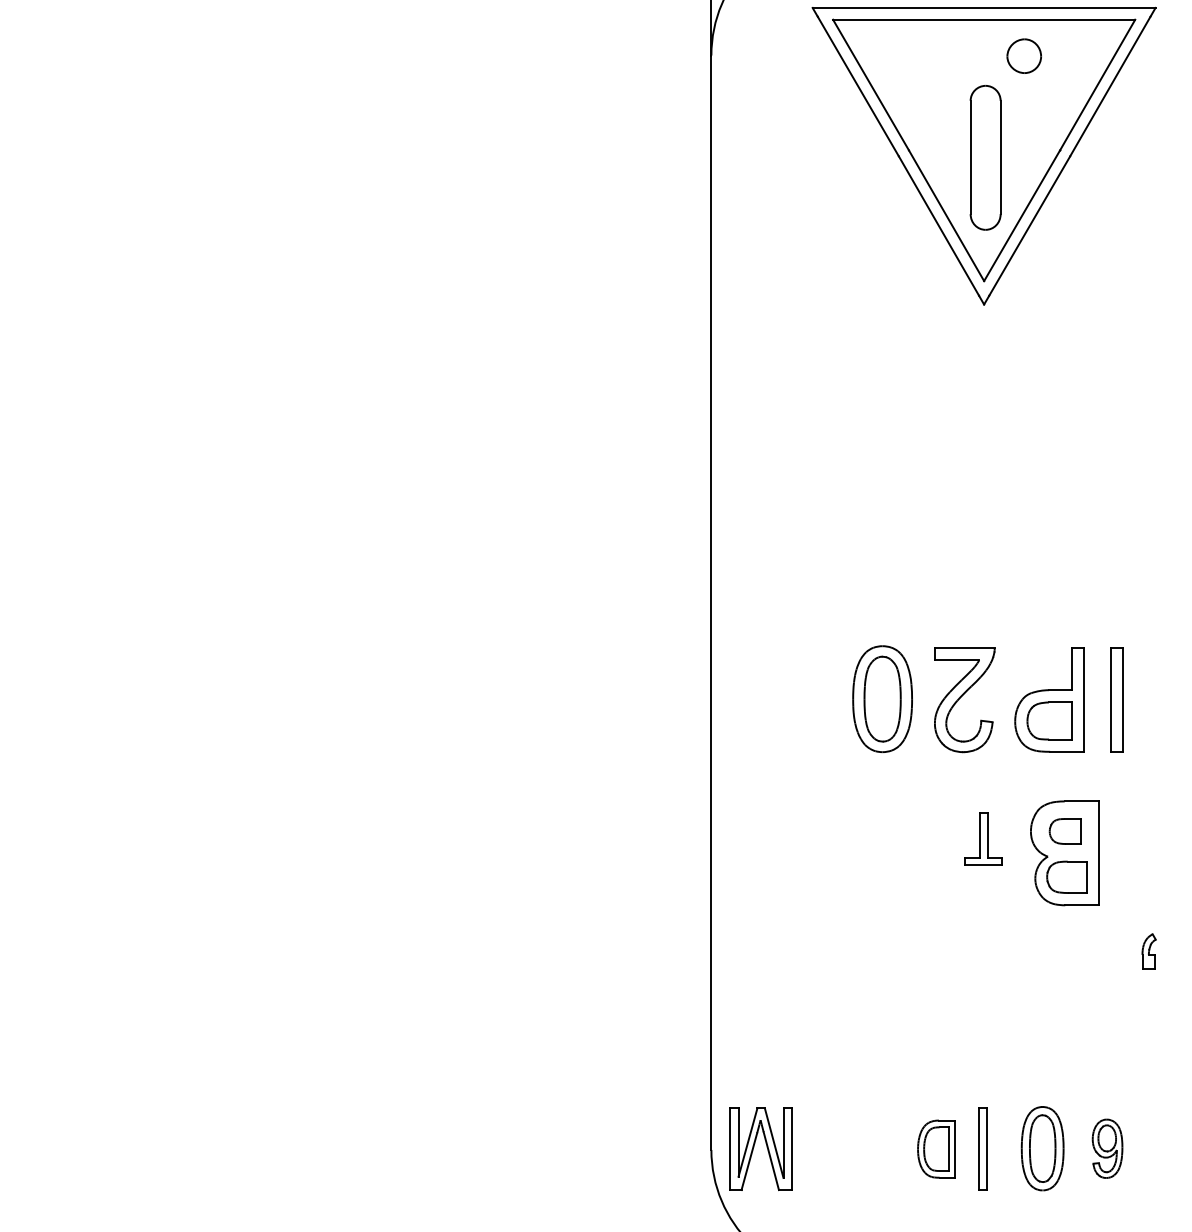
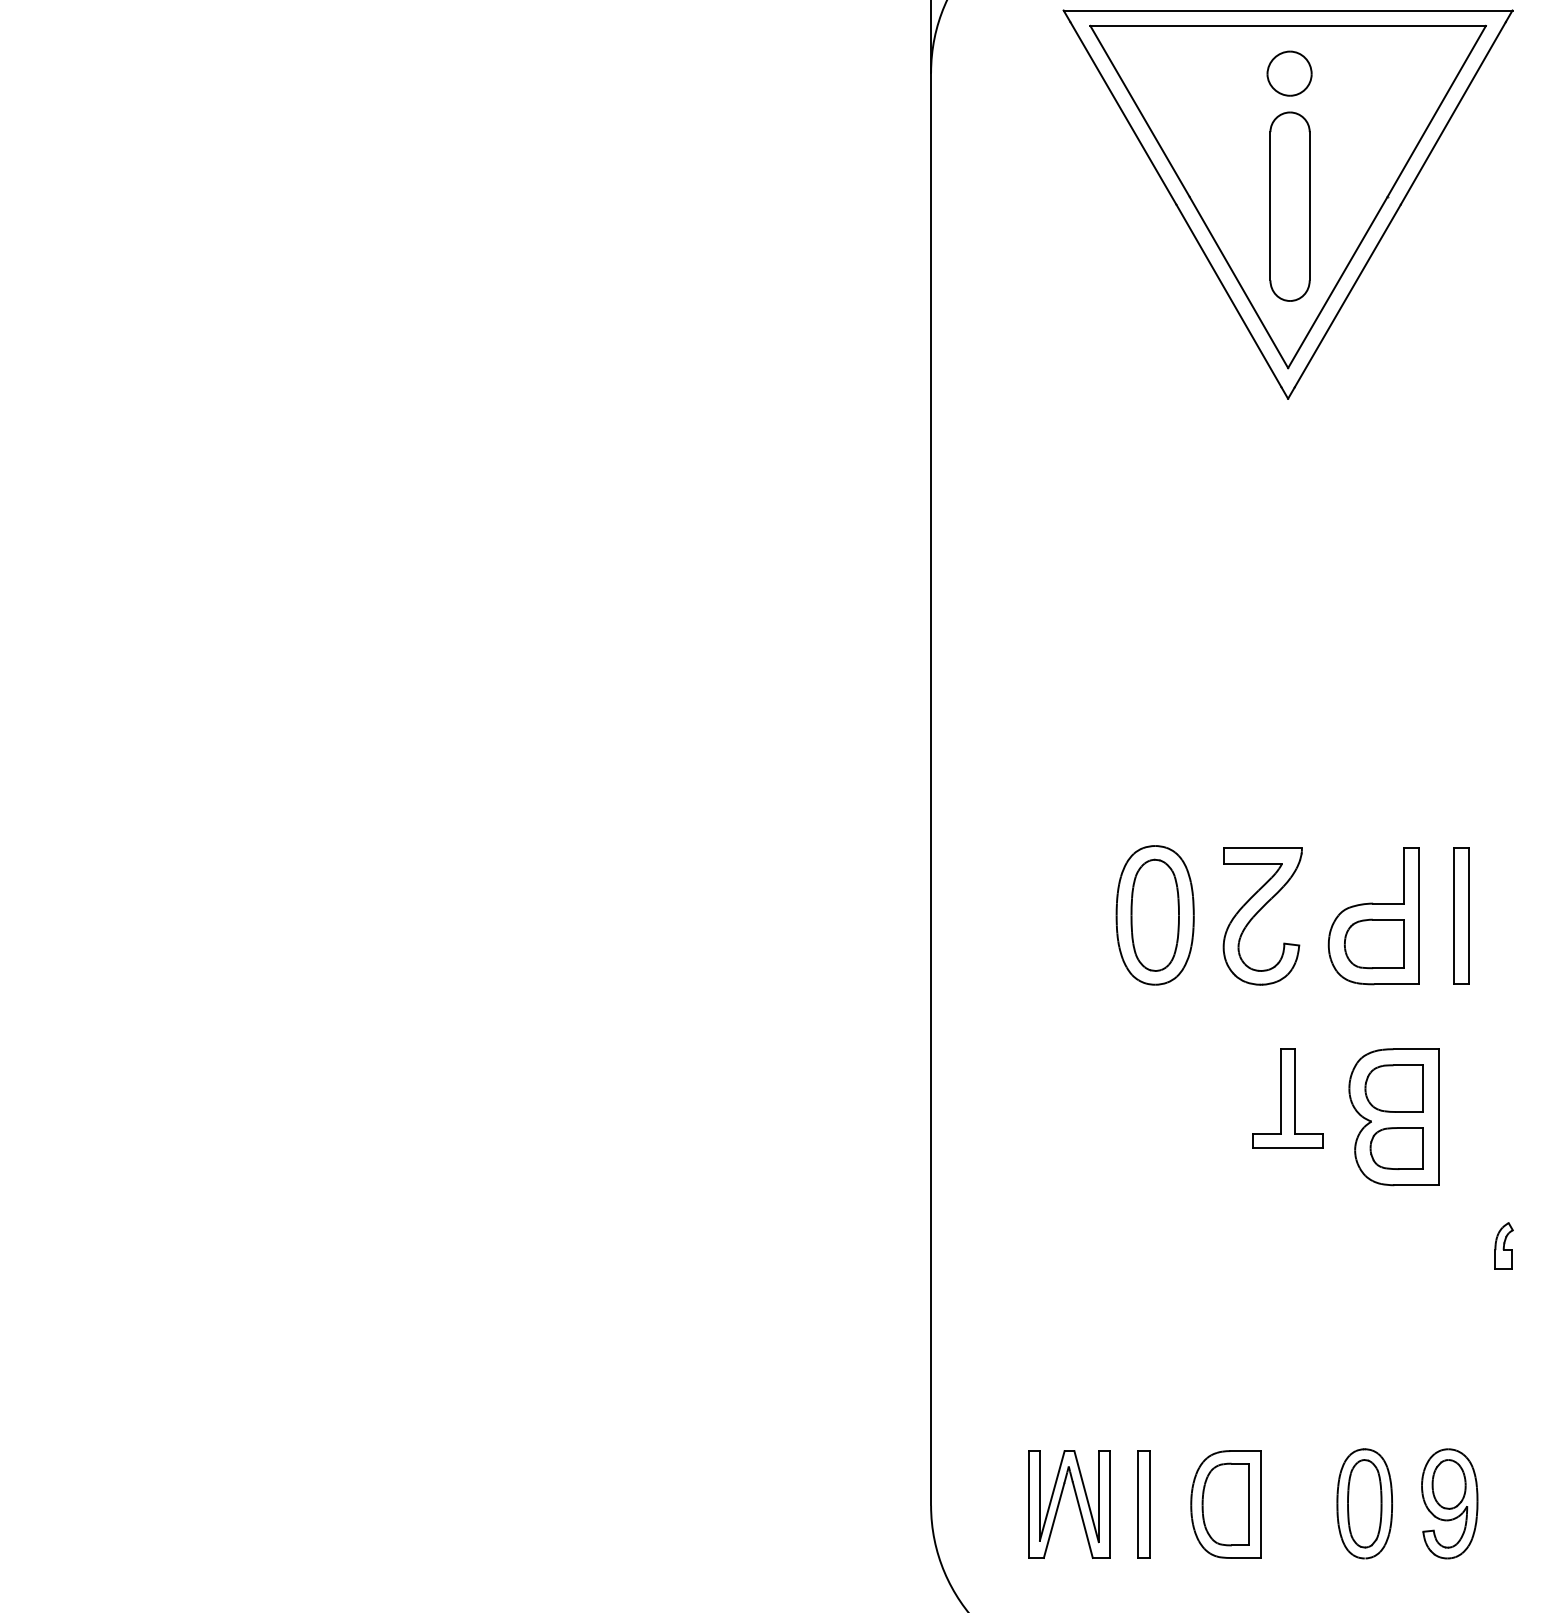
part: (1023, 55) -> (1288, 72), moved
part: (1064, 831) -> (1393, 1088), size x1.43
part: (983, 838) -> (1287, 1097), size x1.43
part: (754, 1147) -> (1060, 1502), moved
part: (936, 1148) -> (1225, 1503), size x1.43
part: (982, 1148) -> (1143, 1503), moved
part: (1107, 1148) -> (1449, 1503), size x1.43

